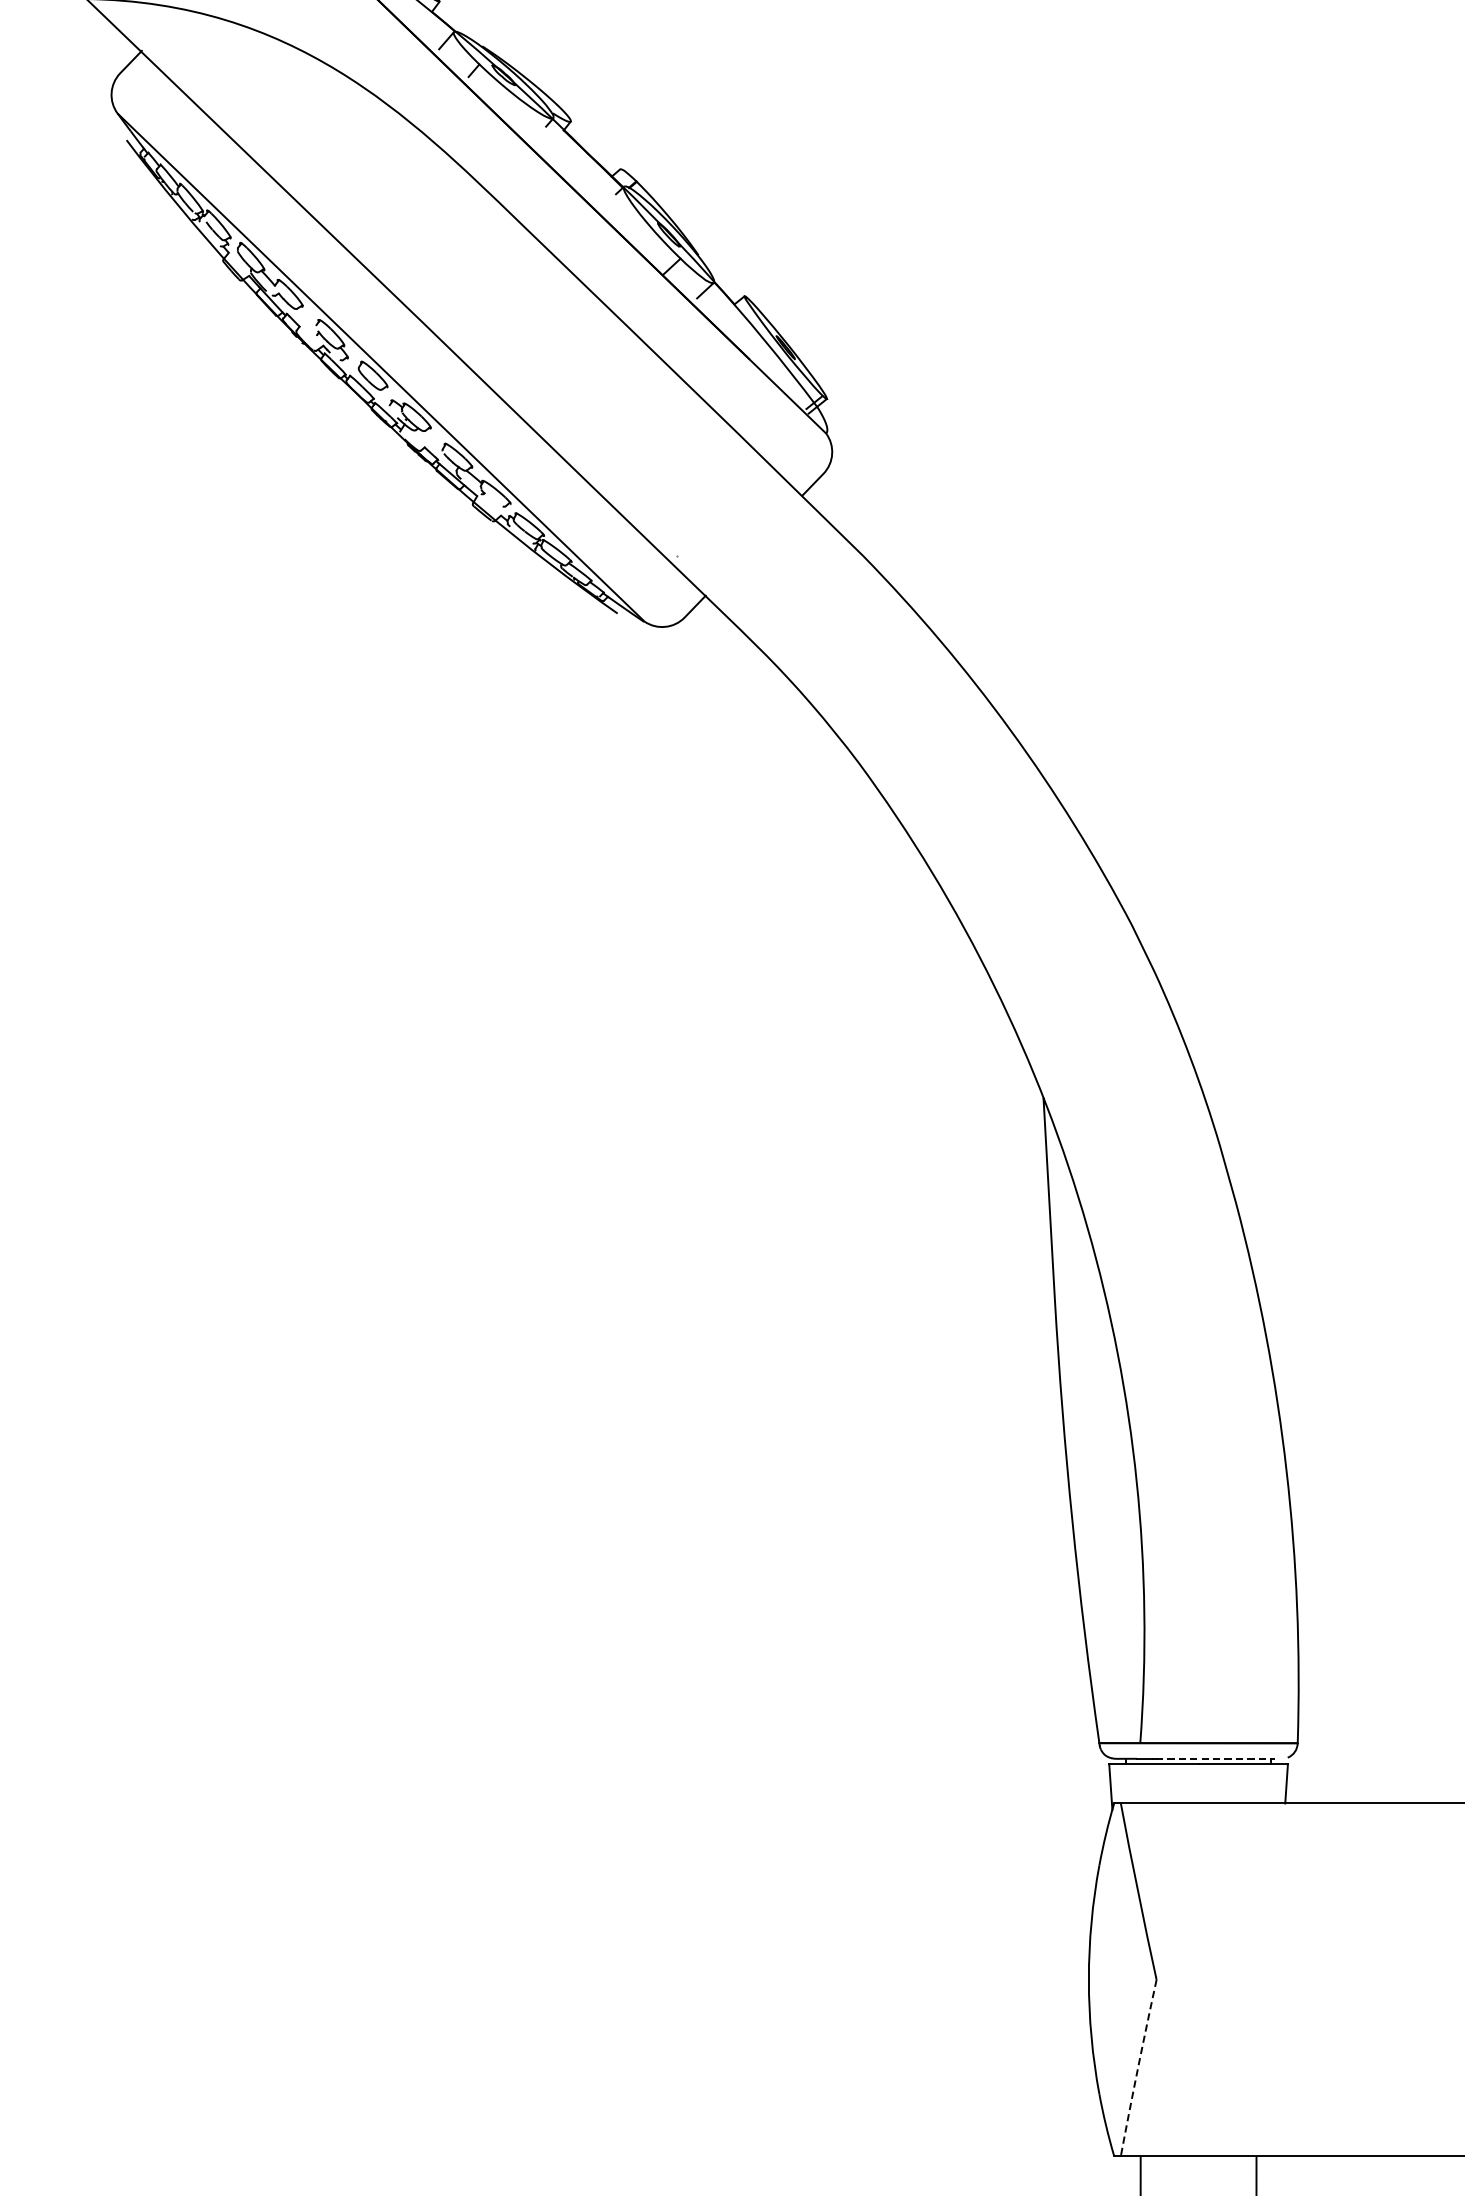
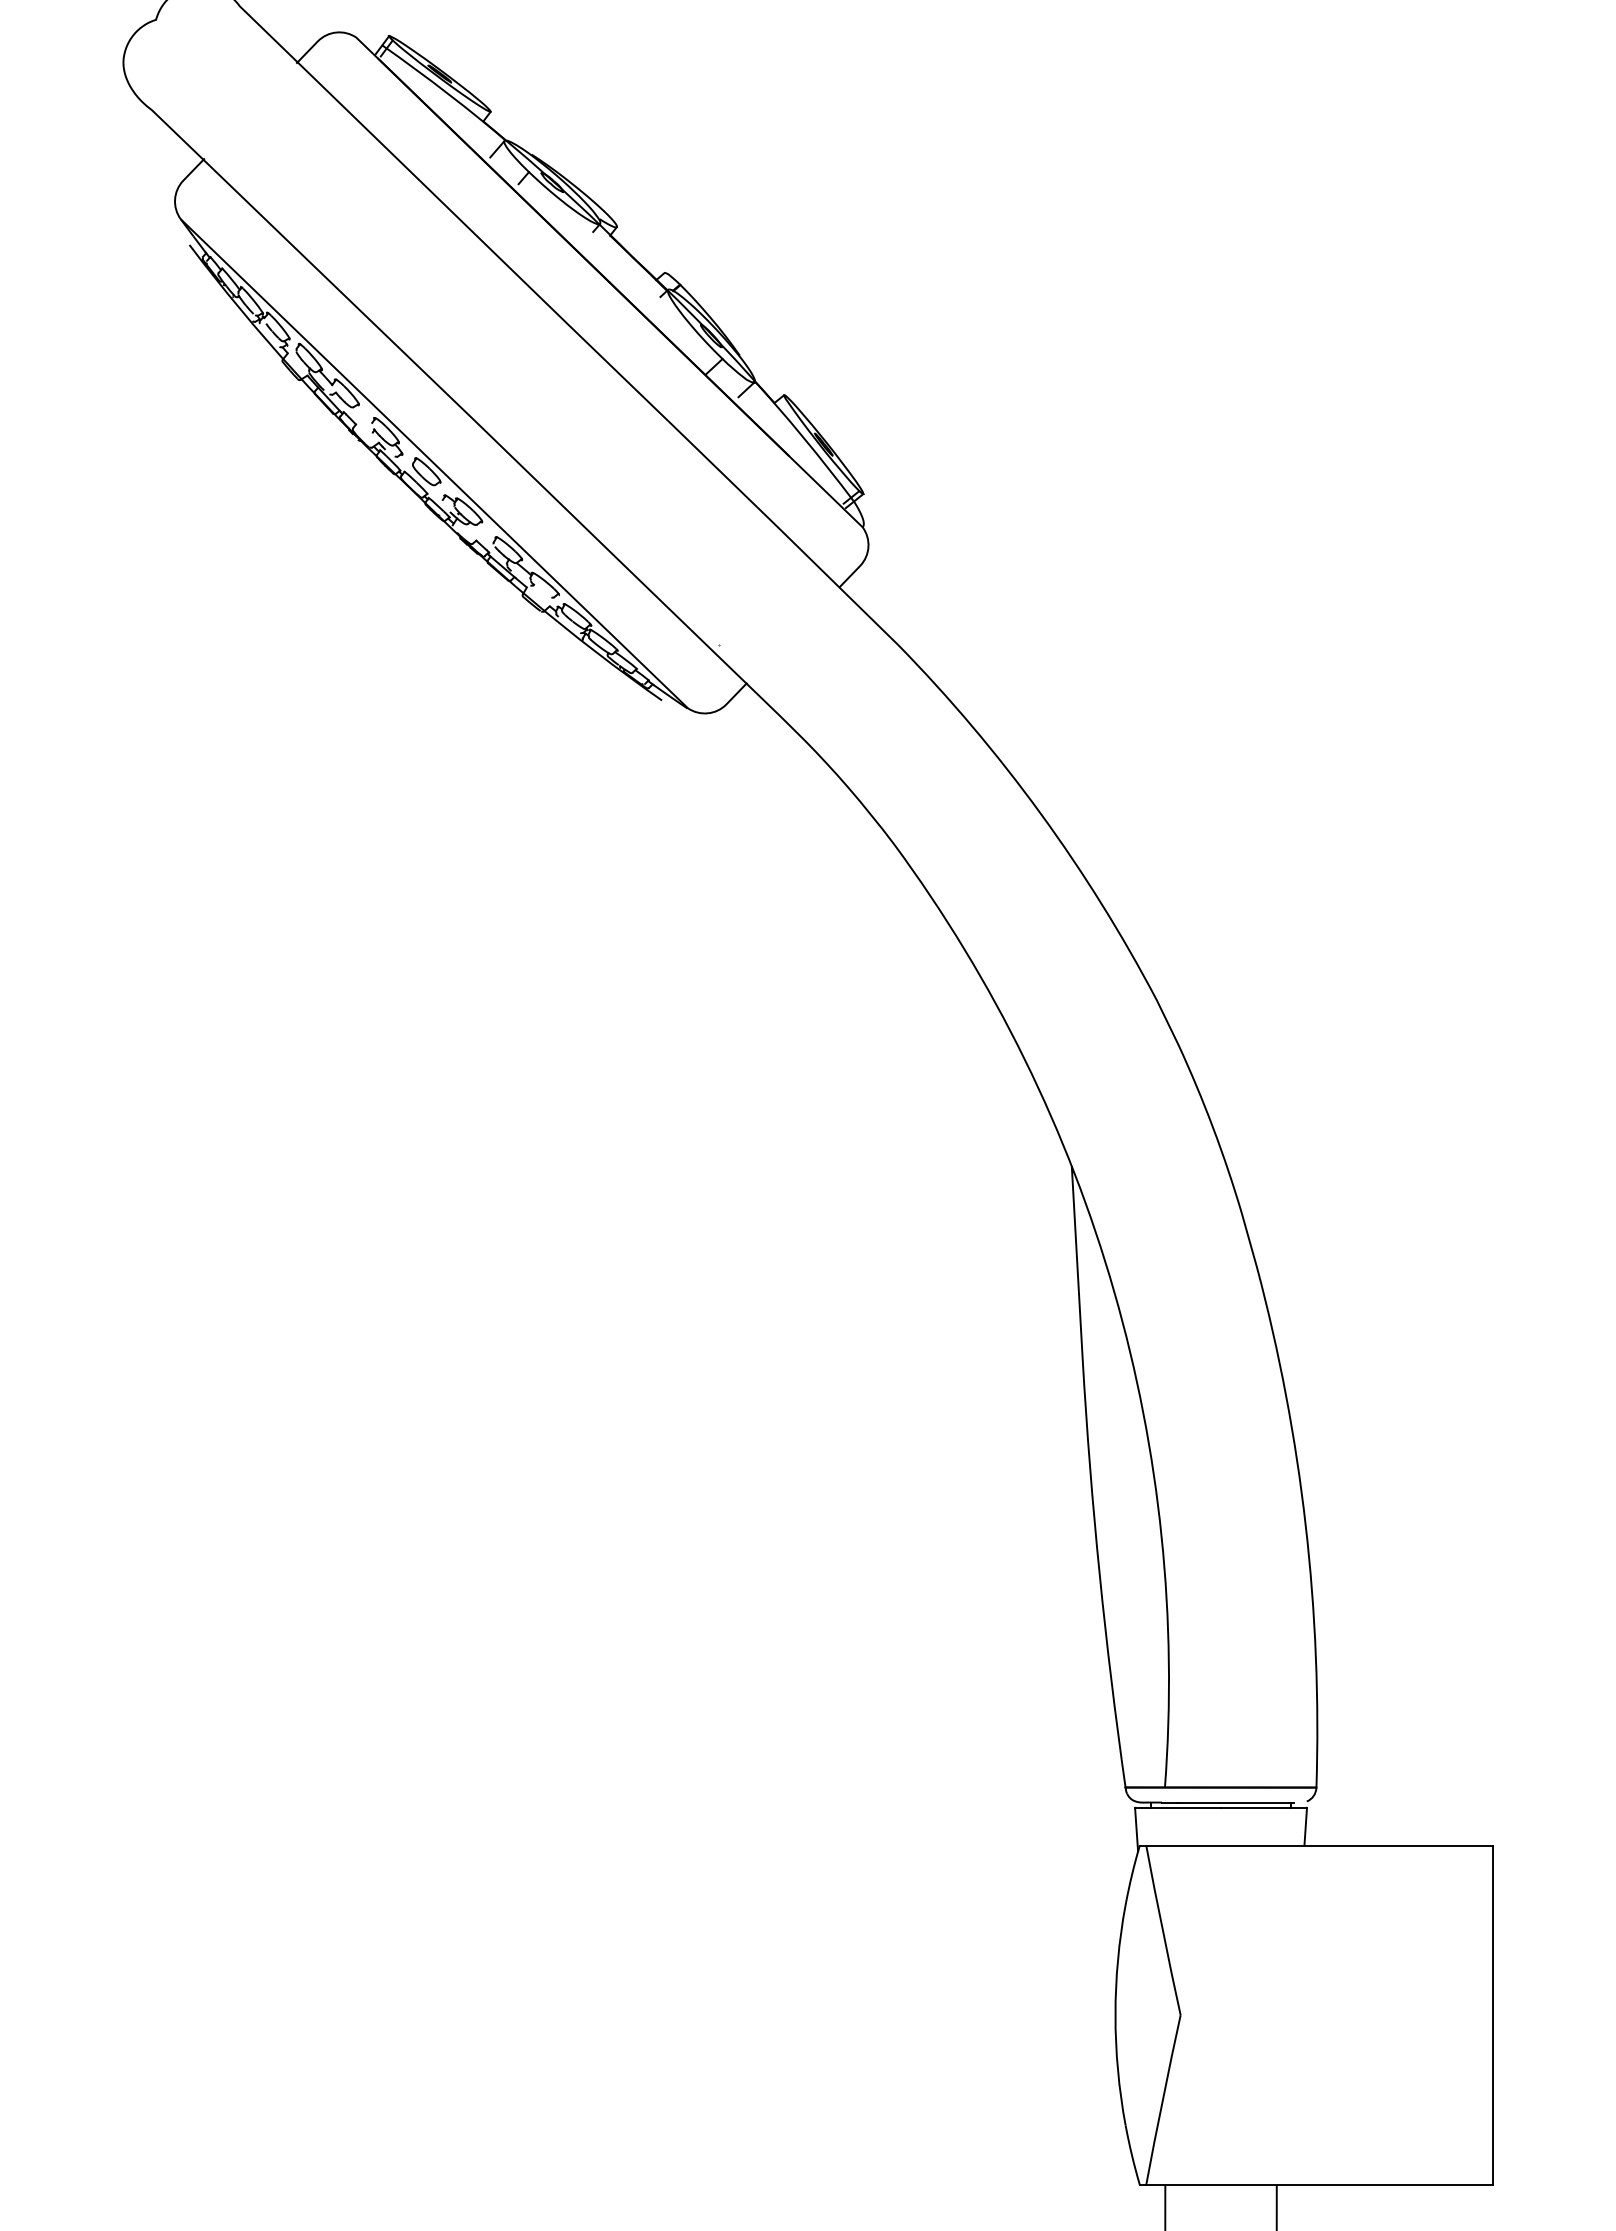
line: (1215, 1758) -> (1237, 1802), dashed -> solid
arc: (1137, 2067) -> (1162, 2099), dashed -> solid

